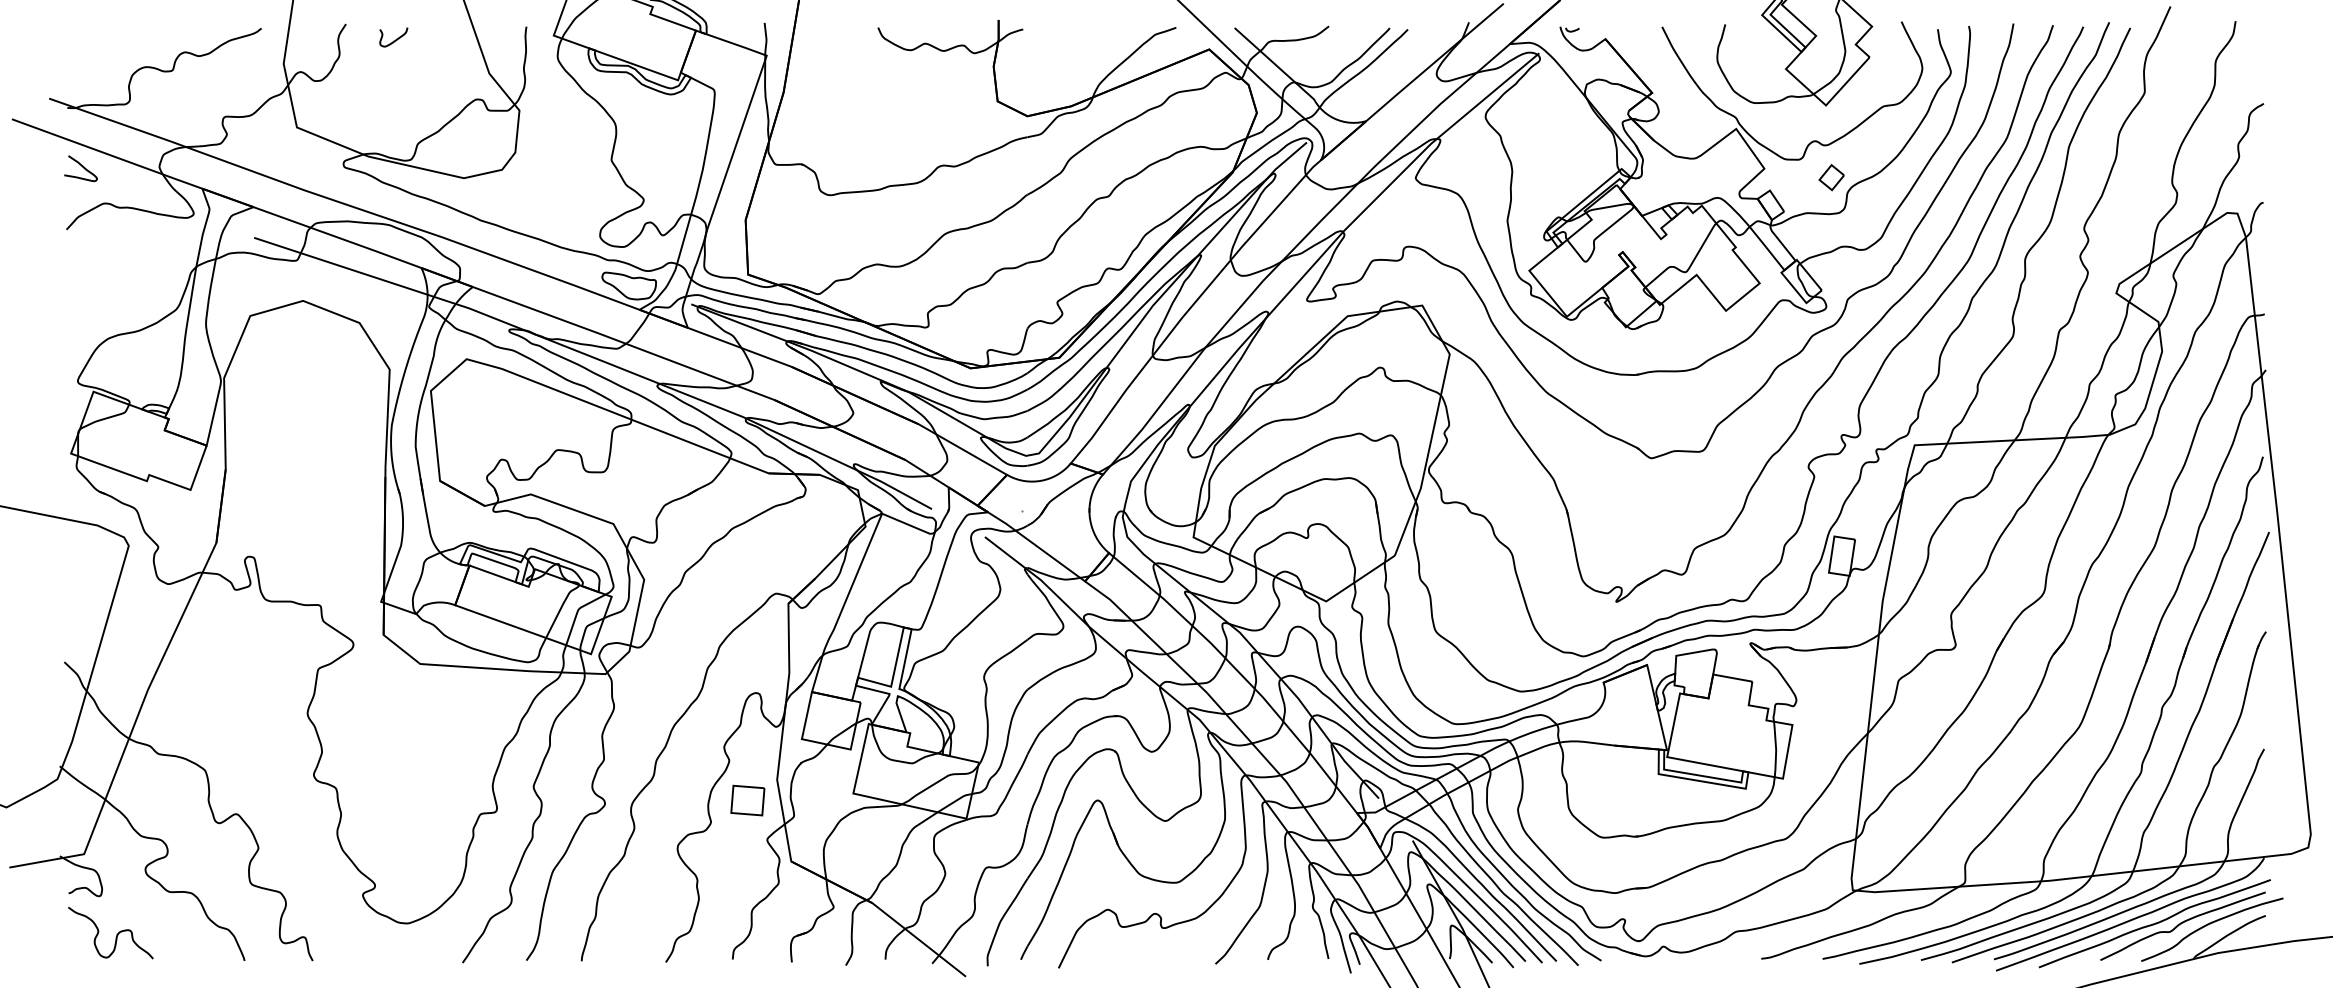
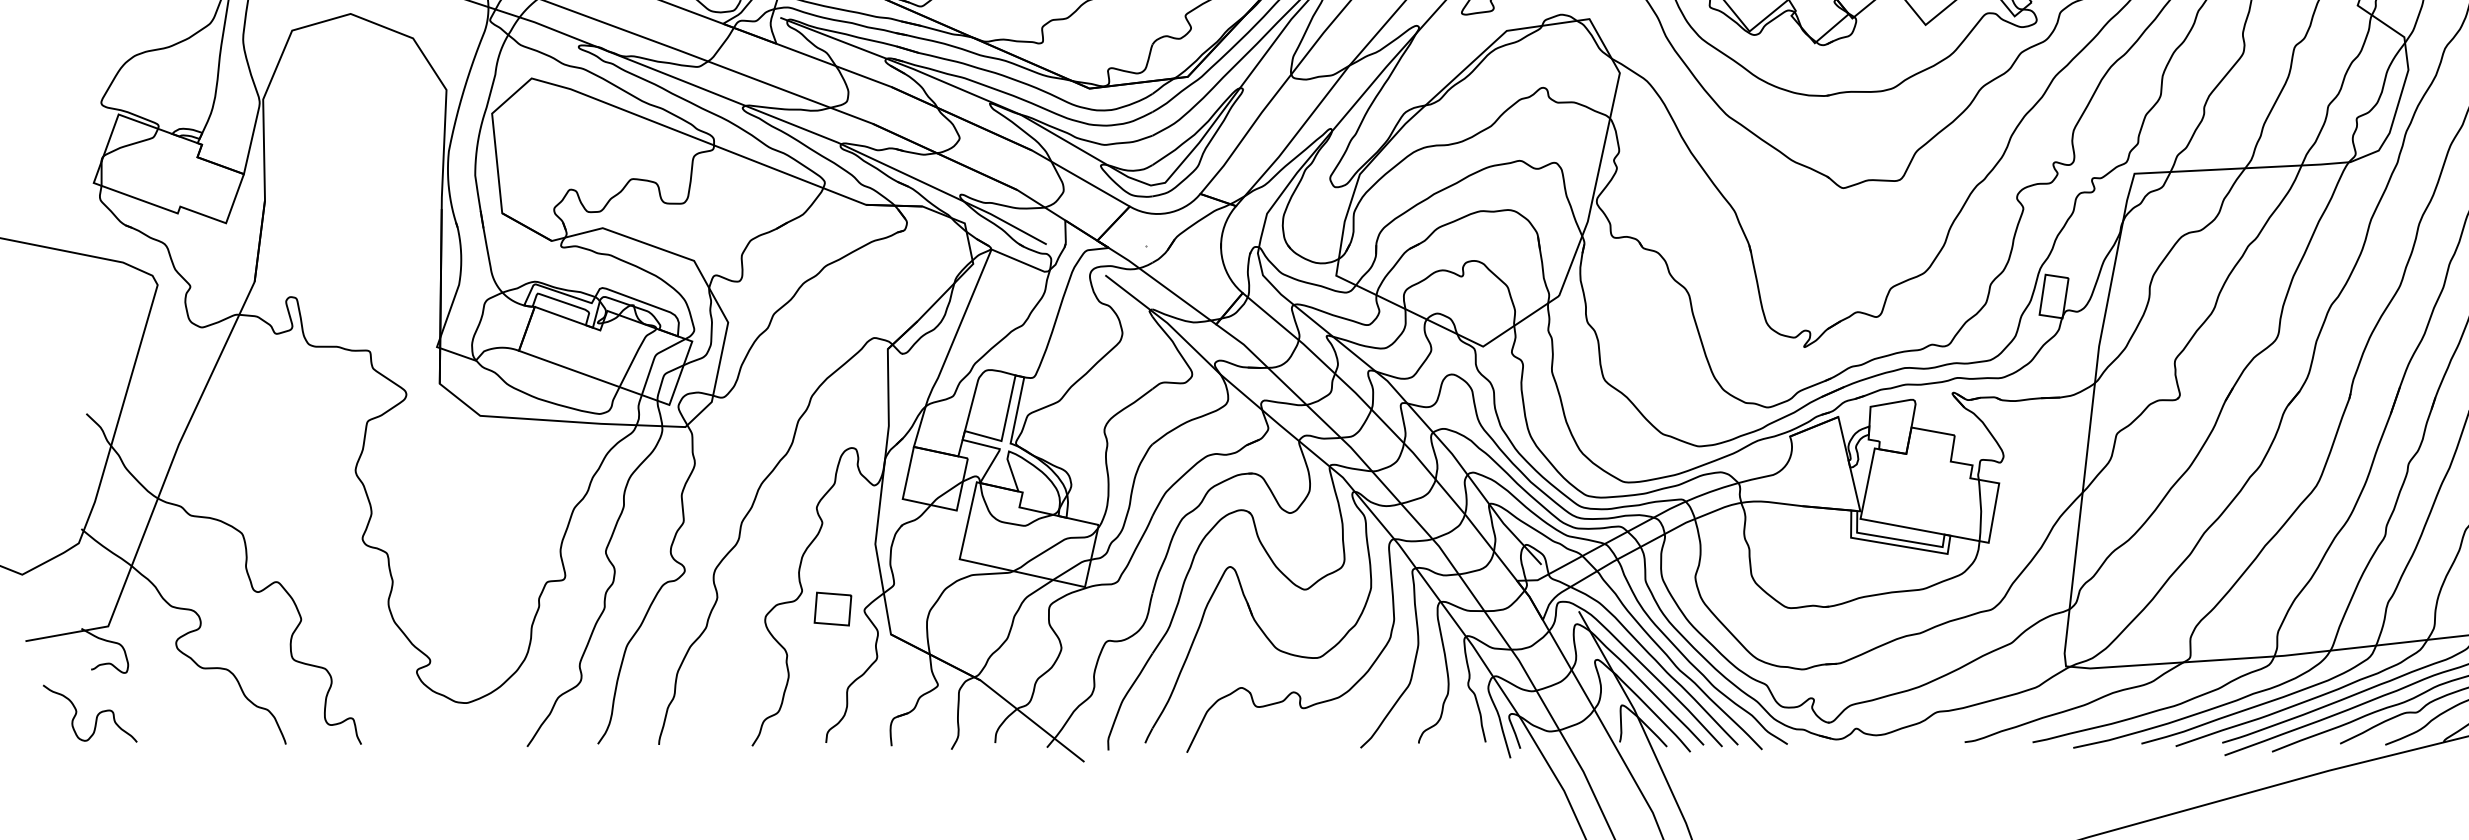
part: (747, 800) -> (832, 609), moved
curve: (116, 934) -> (96, 715), moved

